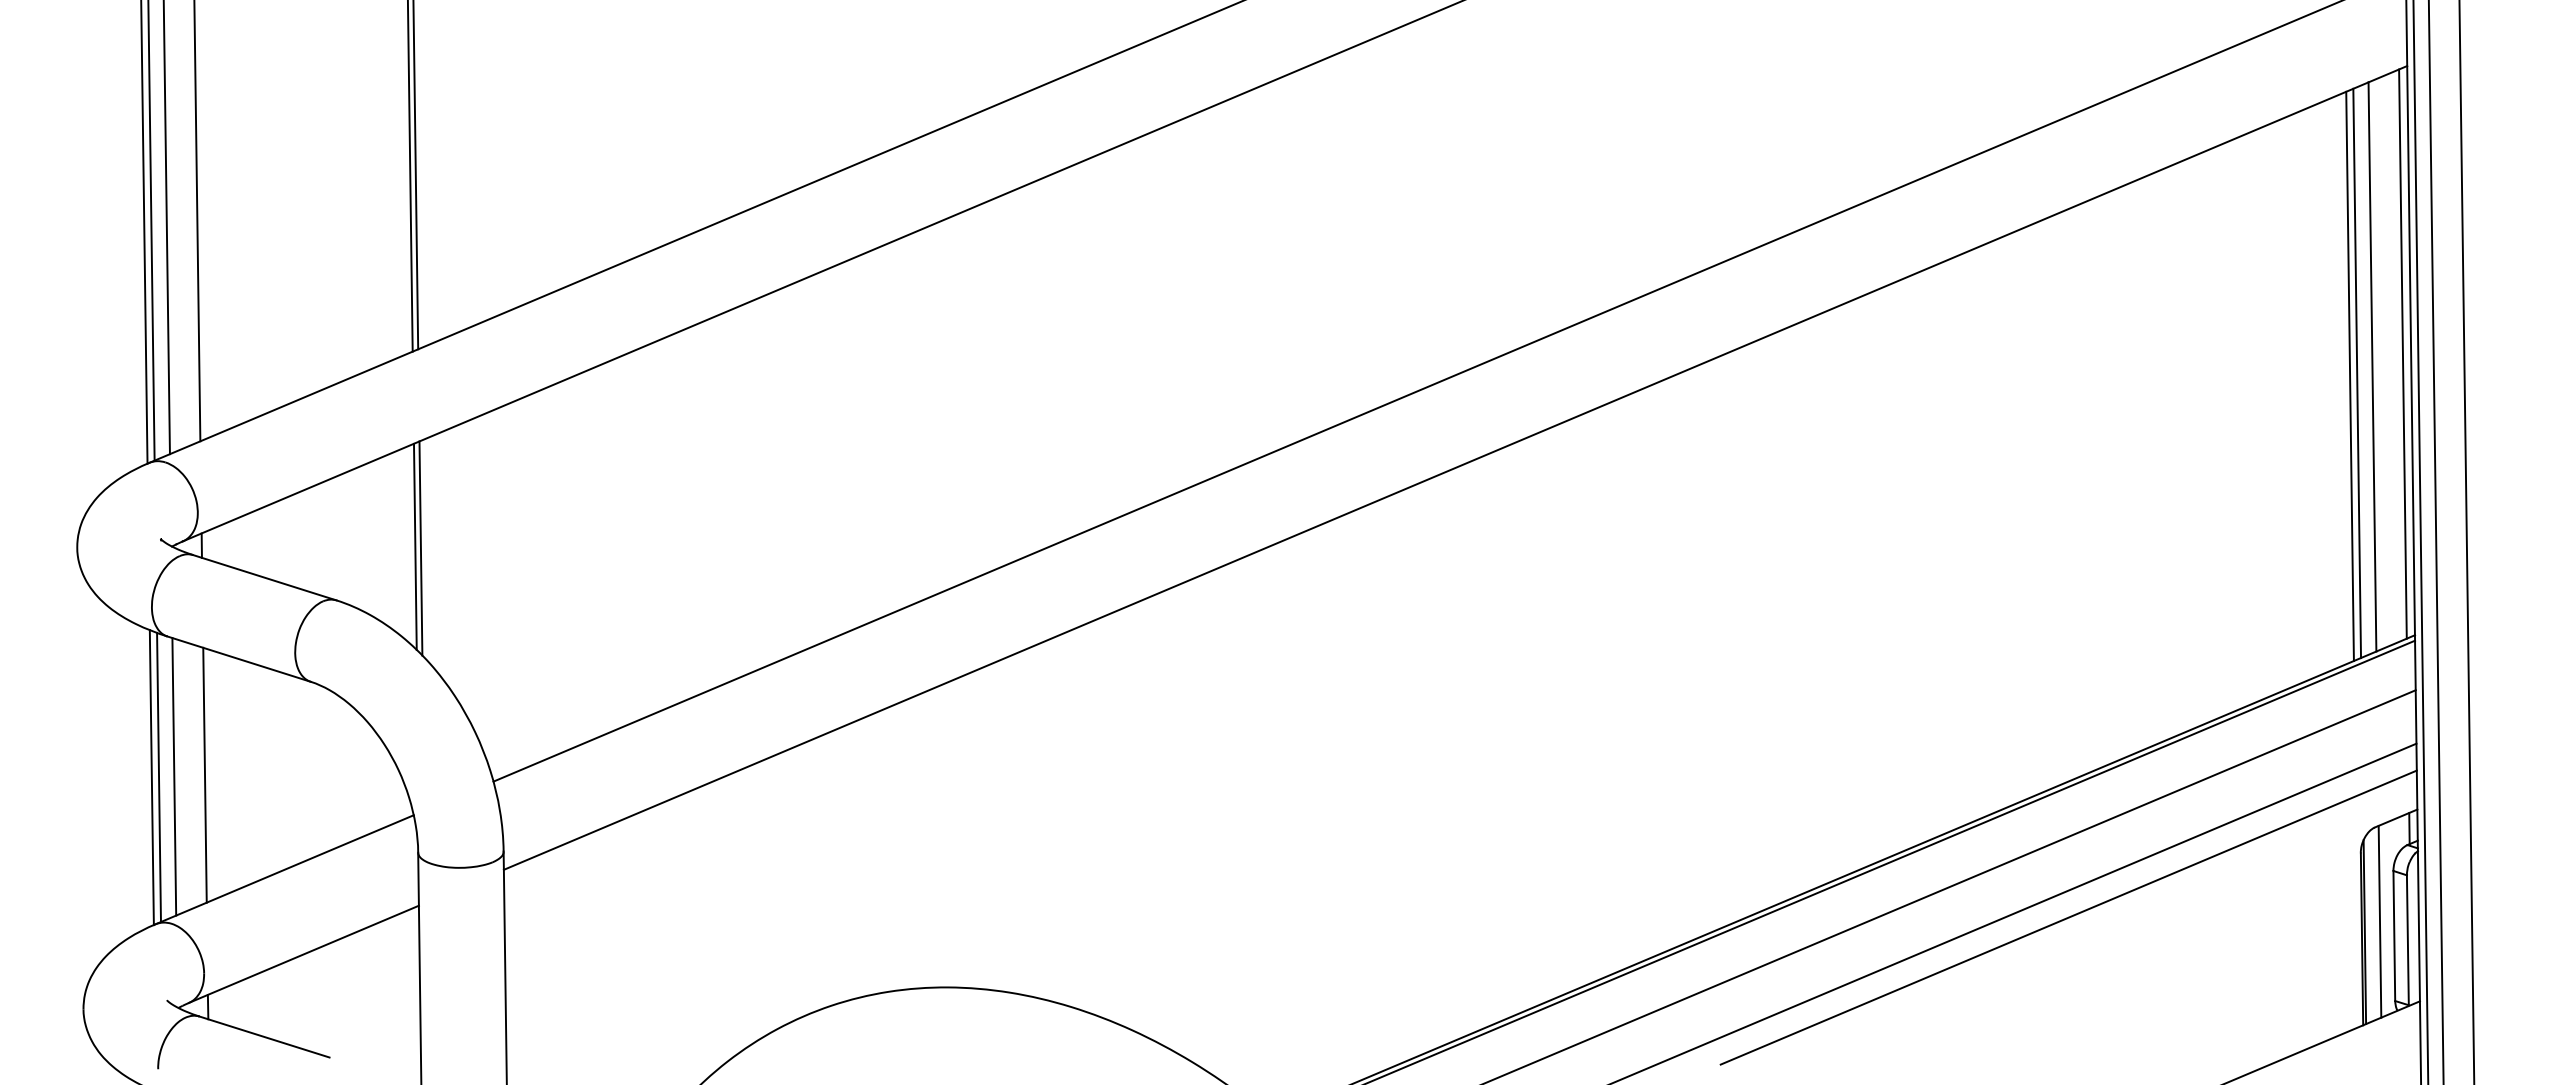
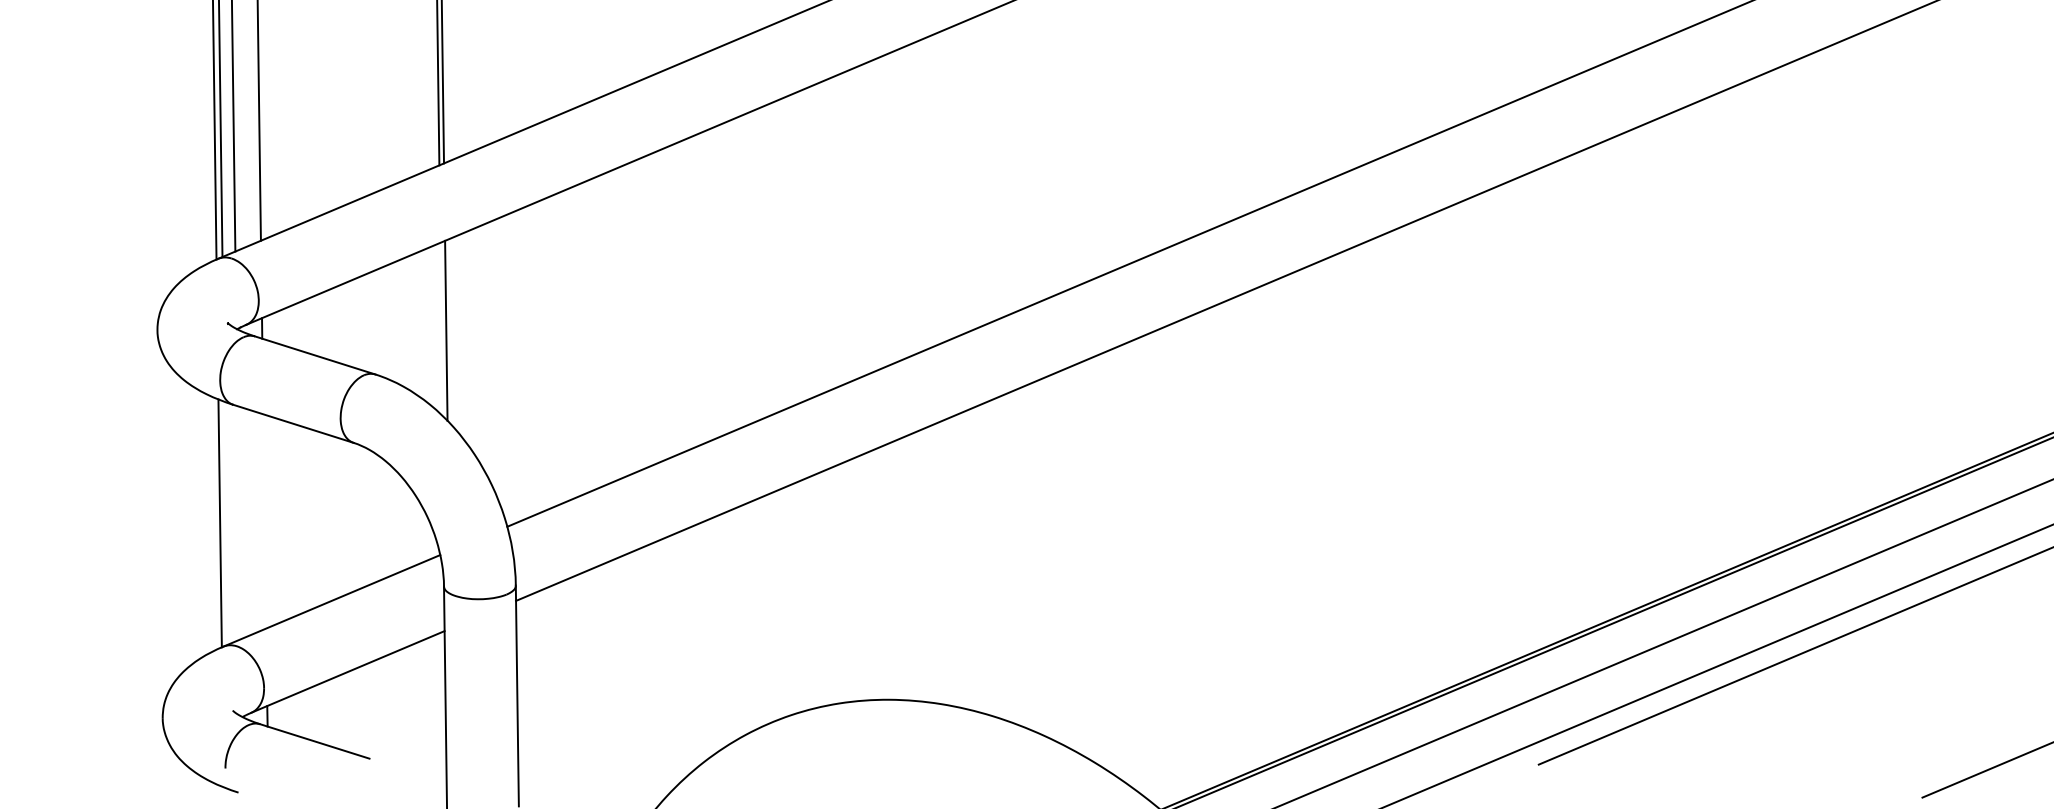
line: (414, 546) -> (440, 329), removed
line: (204, 774) -> (264, 520), removed
line: (158, 776) -> (225, 522), removed
line: (174, 776) -> (239, 522), removed

